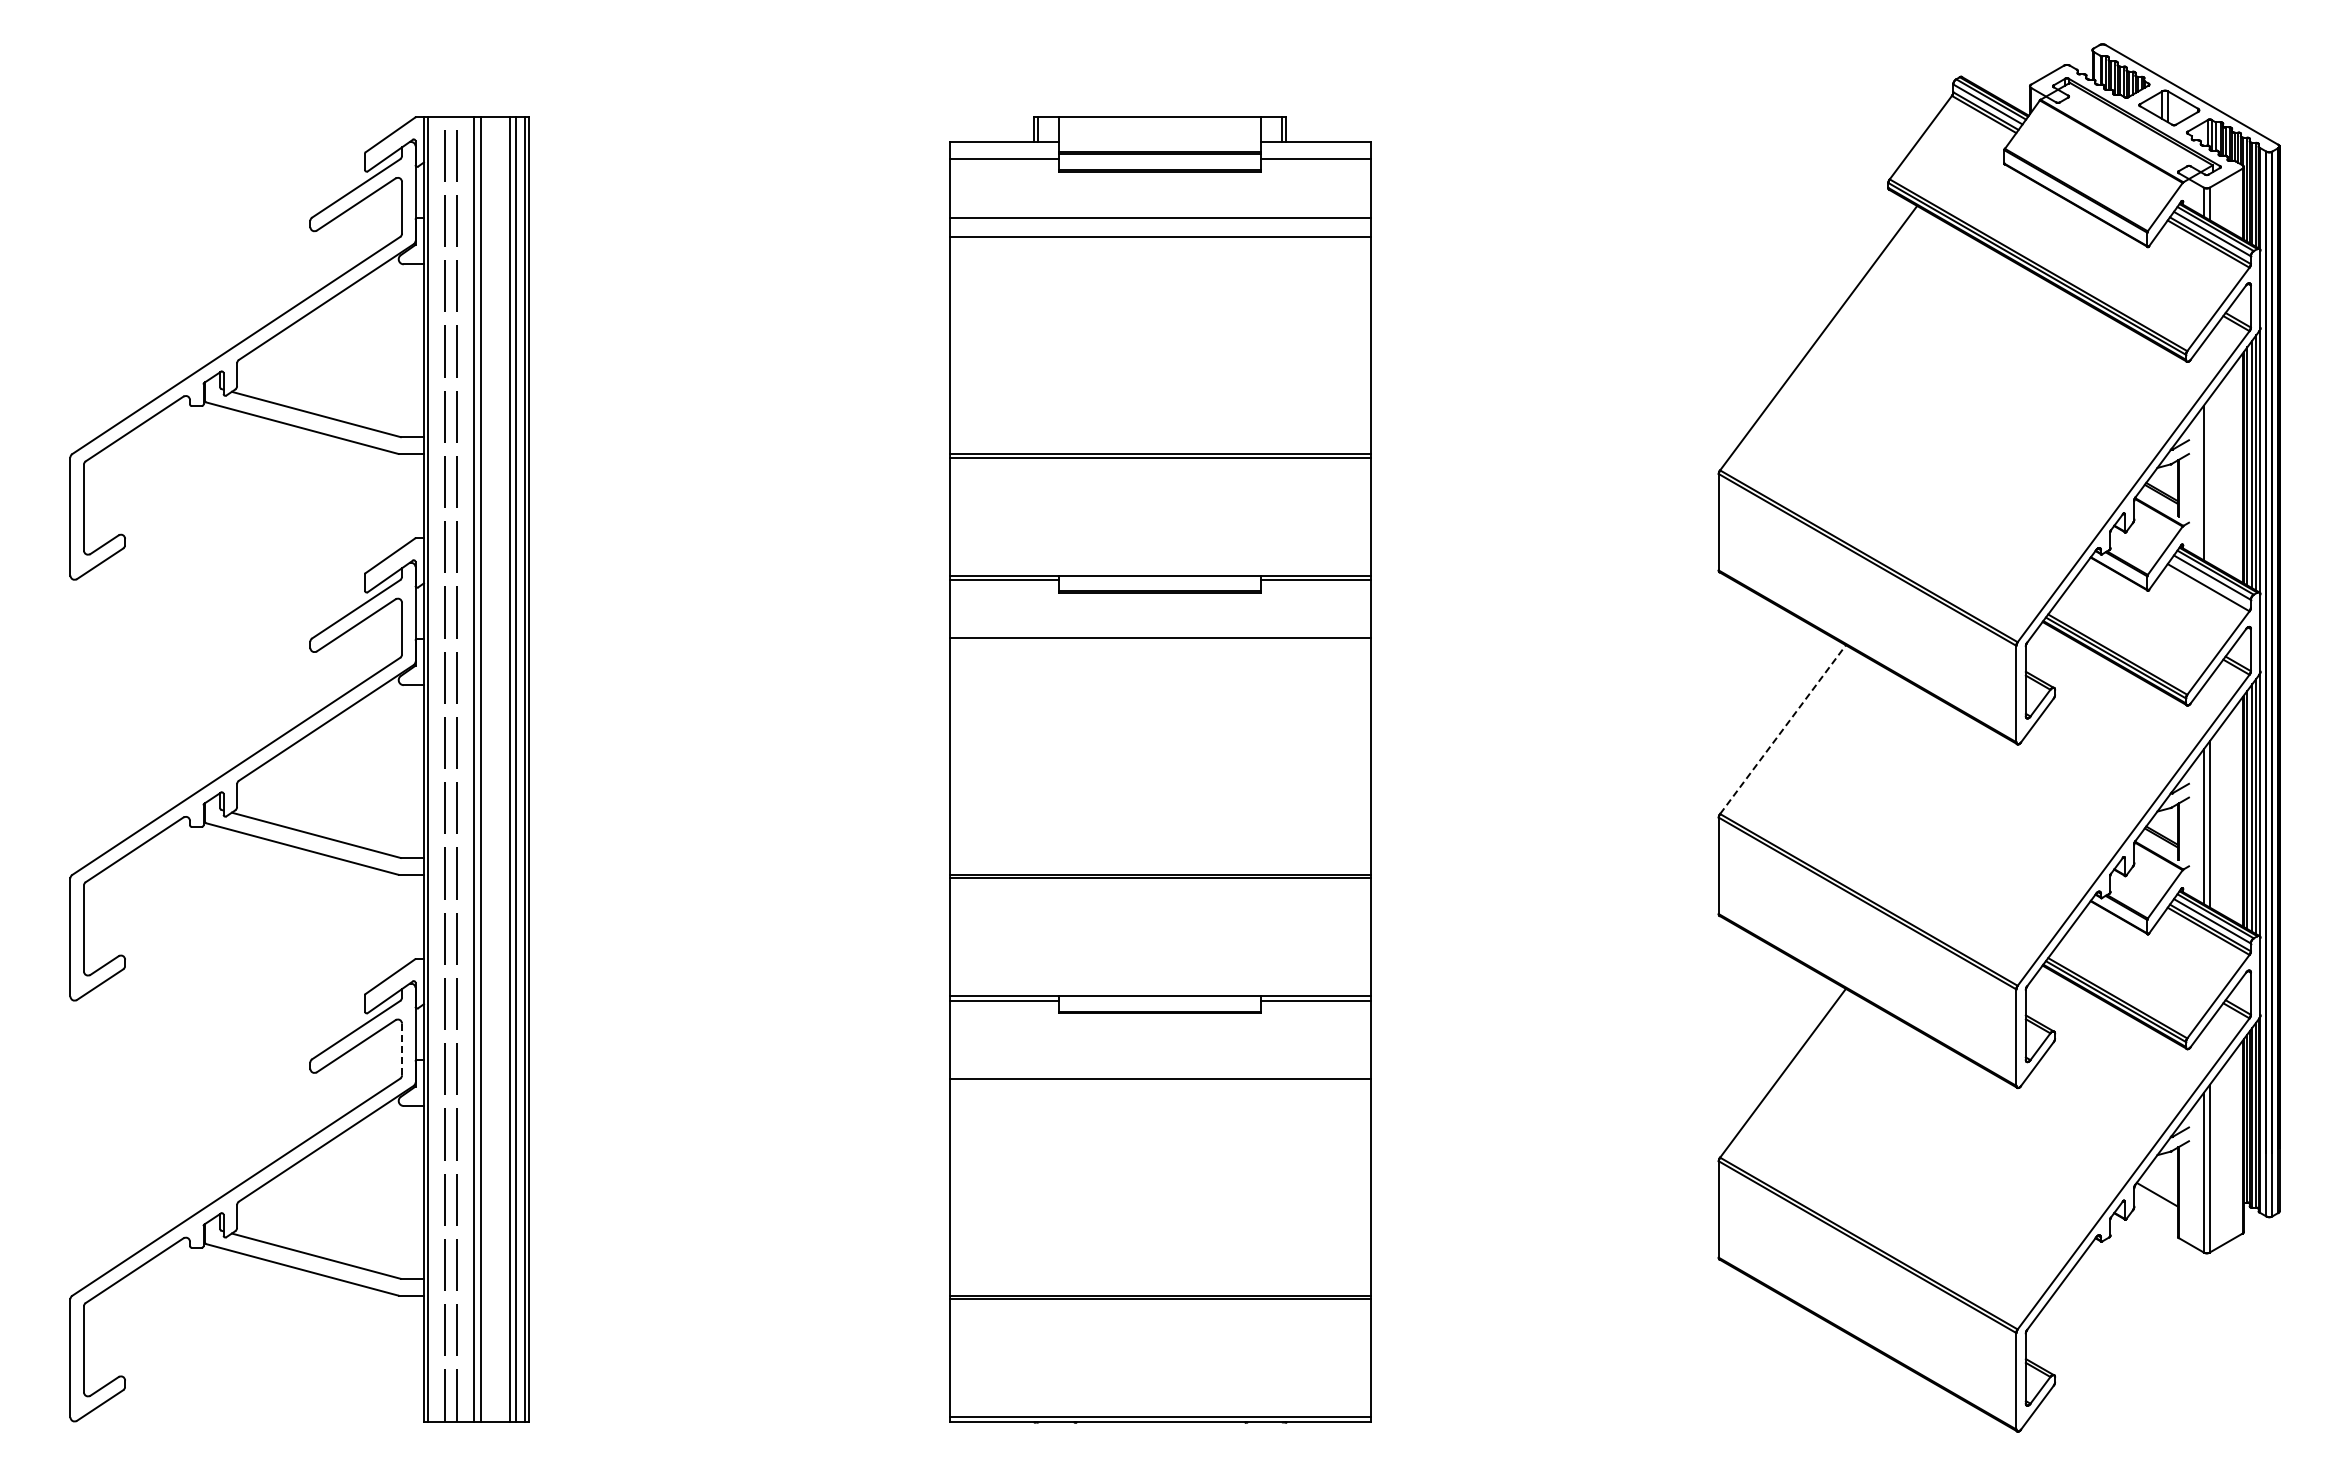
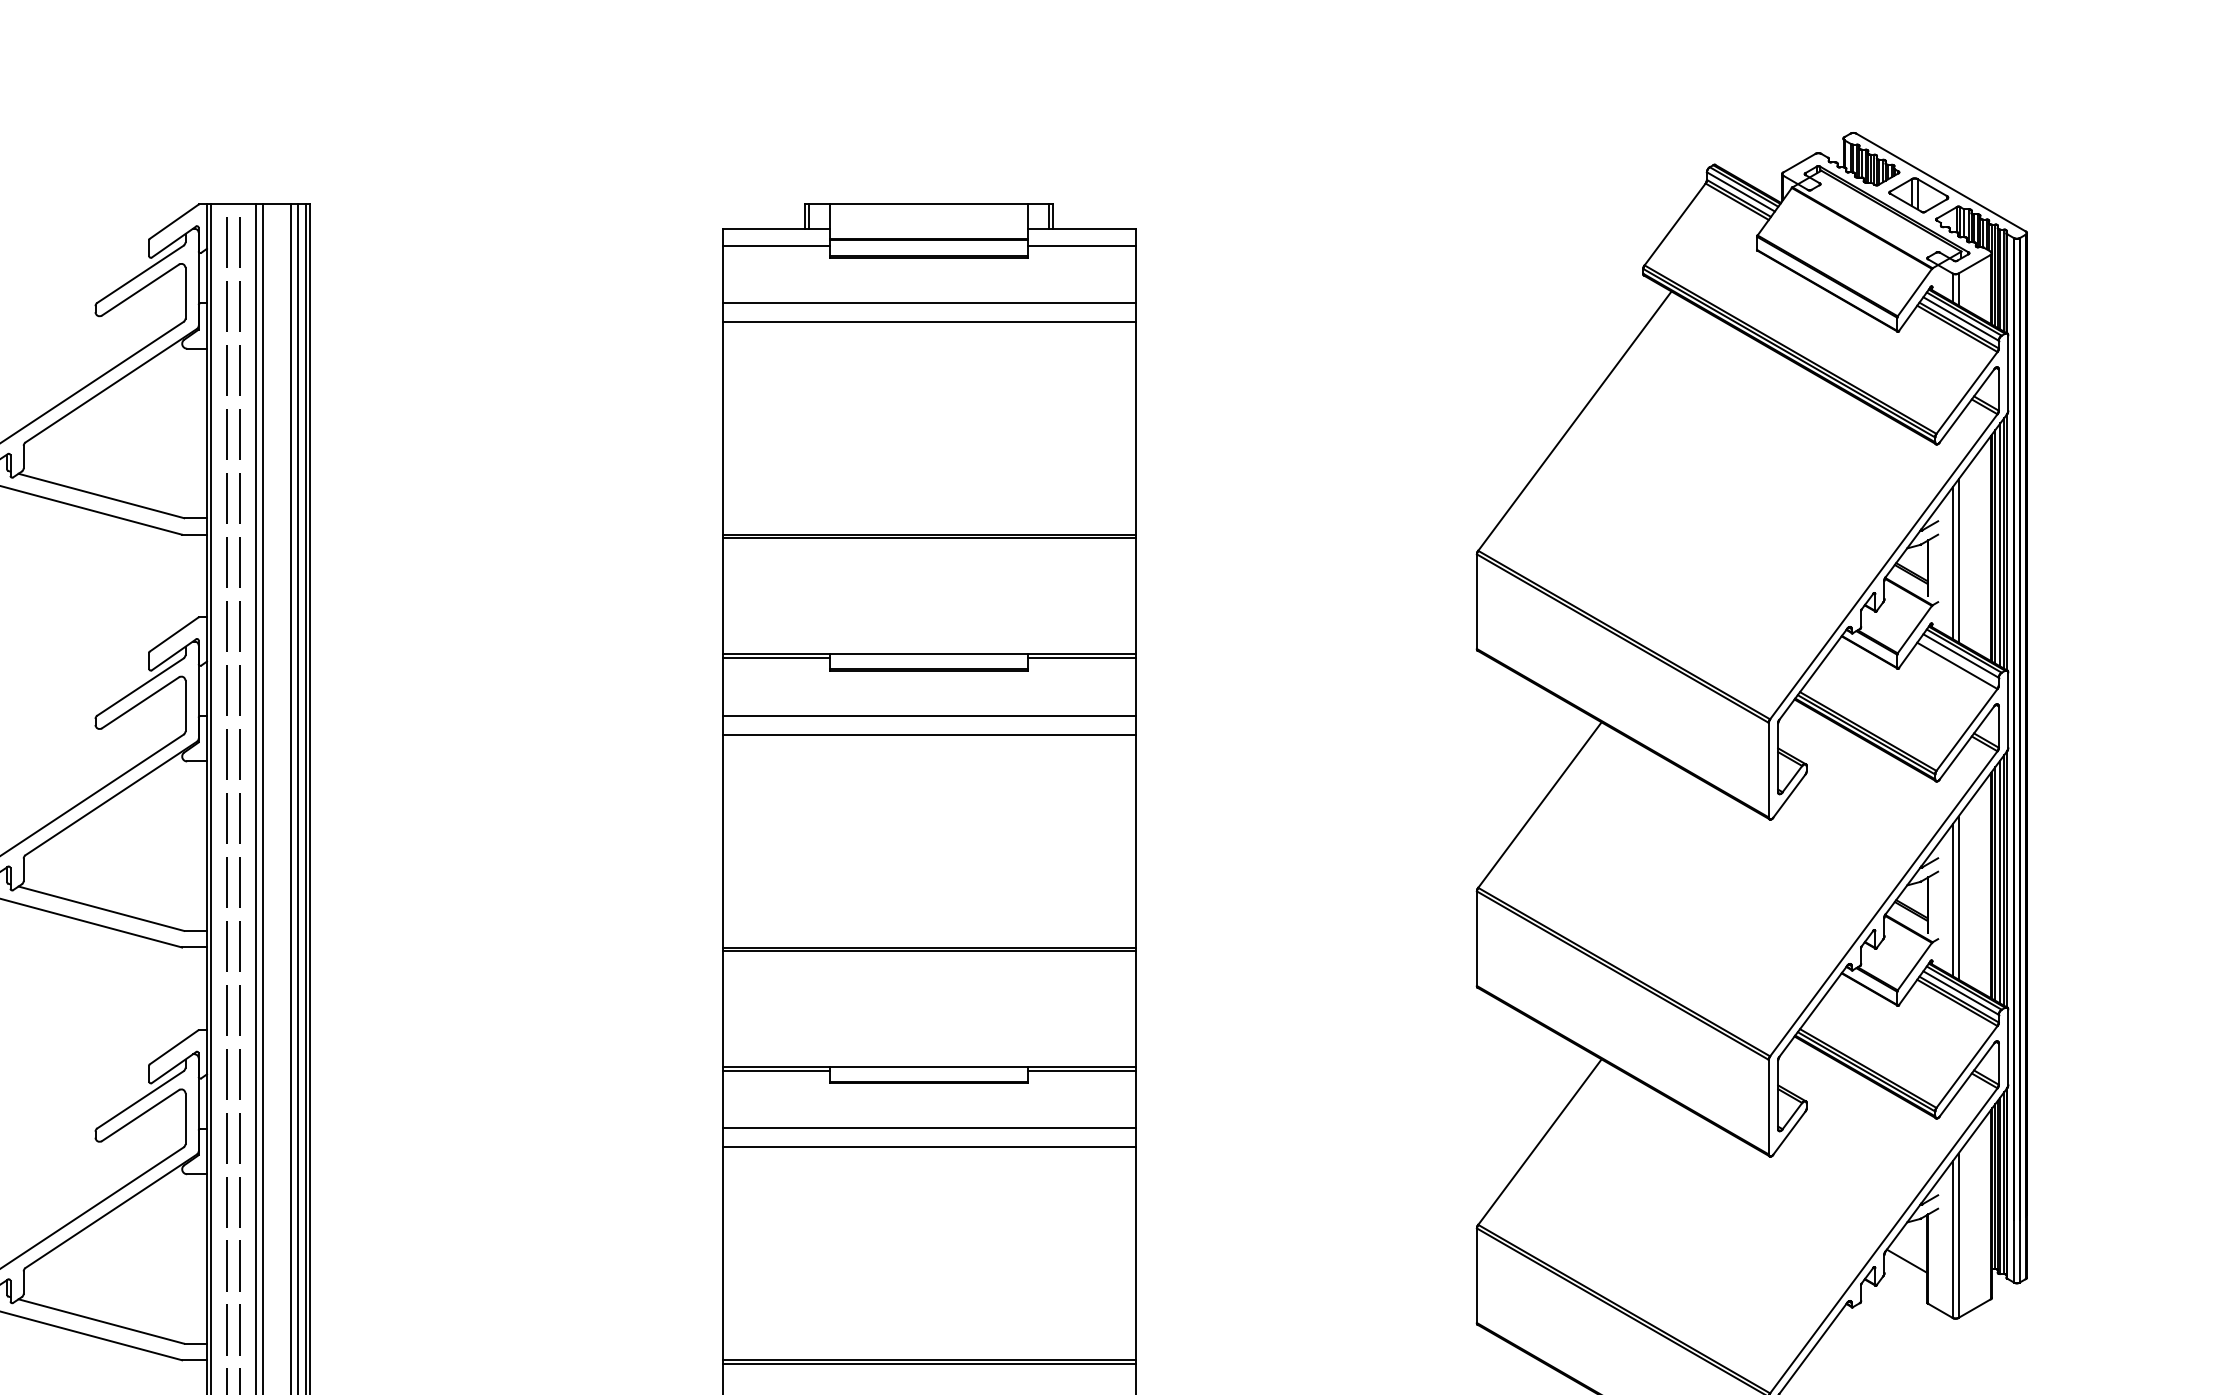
line: (2209, 480) -> (1958, 560), added
line: (1159, 657) -> (928, 734), added
line: (1783, 729) -> (1540, 804), dashed -> solid
line: (402, 1049) -> (185, 1118), dashed -> solid
line: (1159, 1059) -> (928, 1128), added

